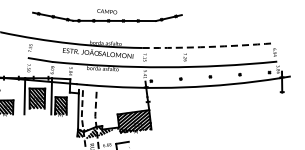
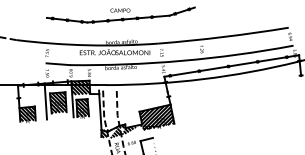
arc: (208, 46) -> (223, 36), dashed -> solid
line: (213, 76) -> (231, 65), added
hatch: (60, 85) -> (80, 87), added

